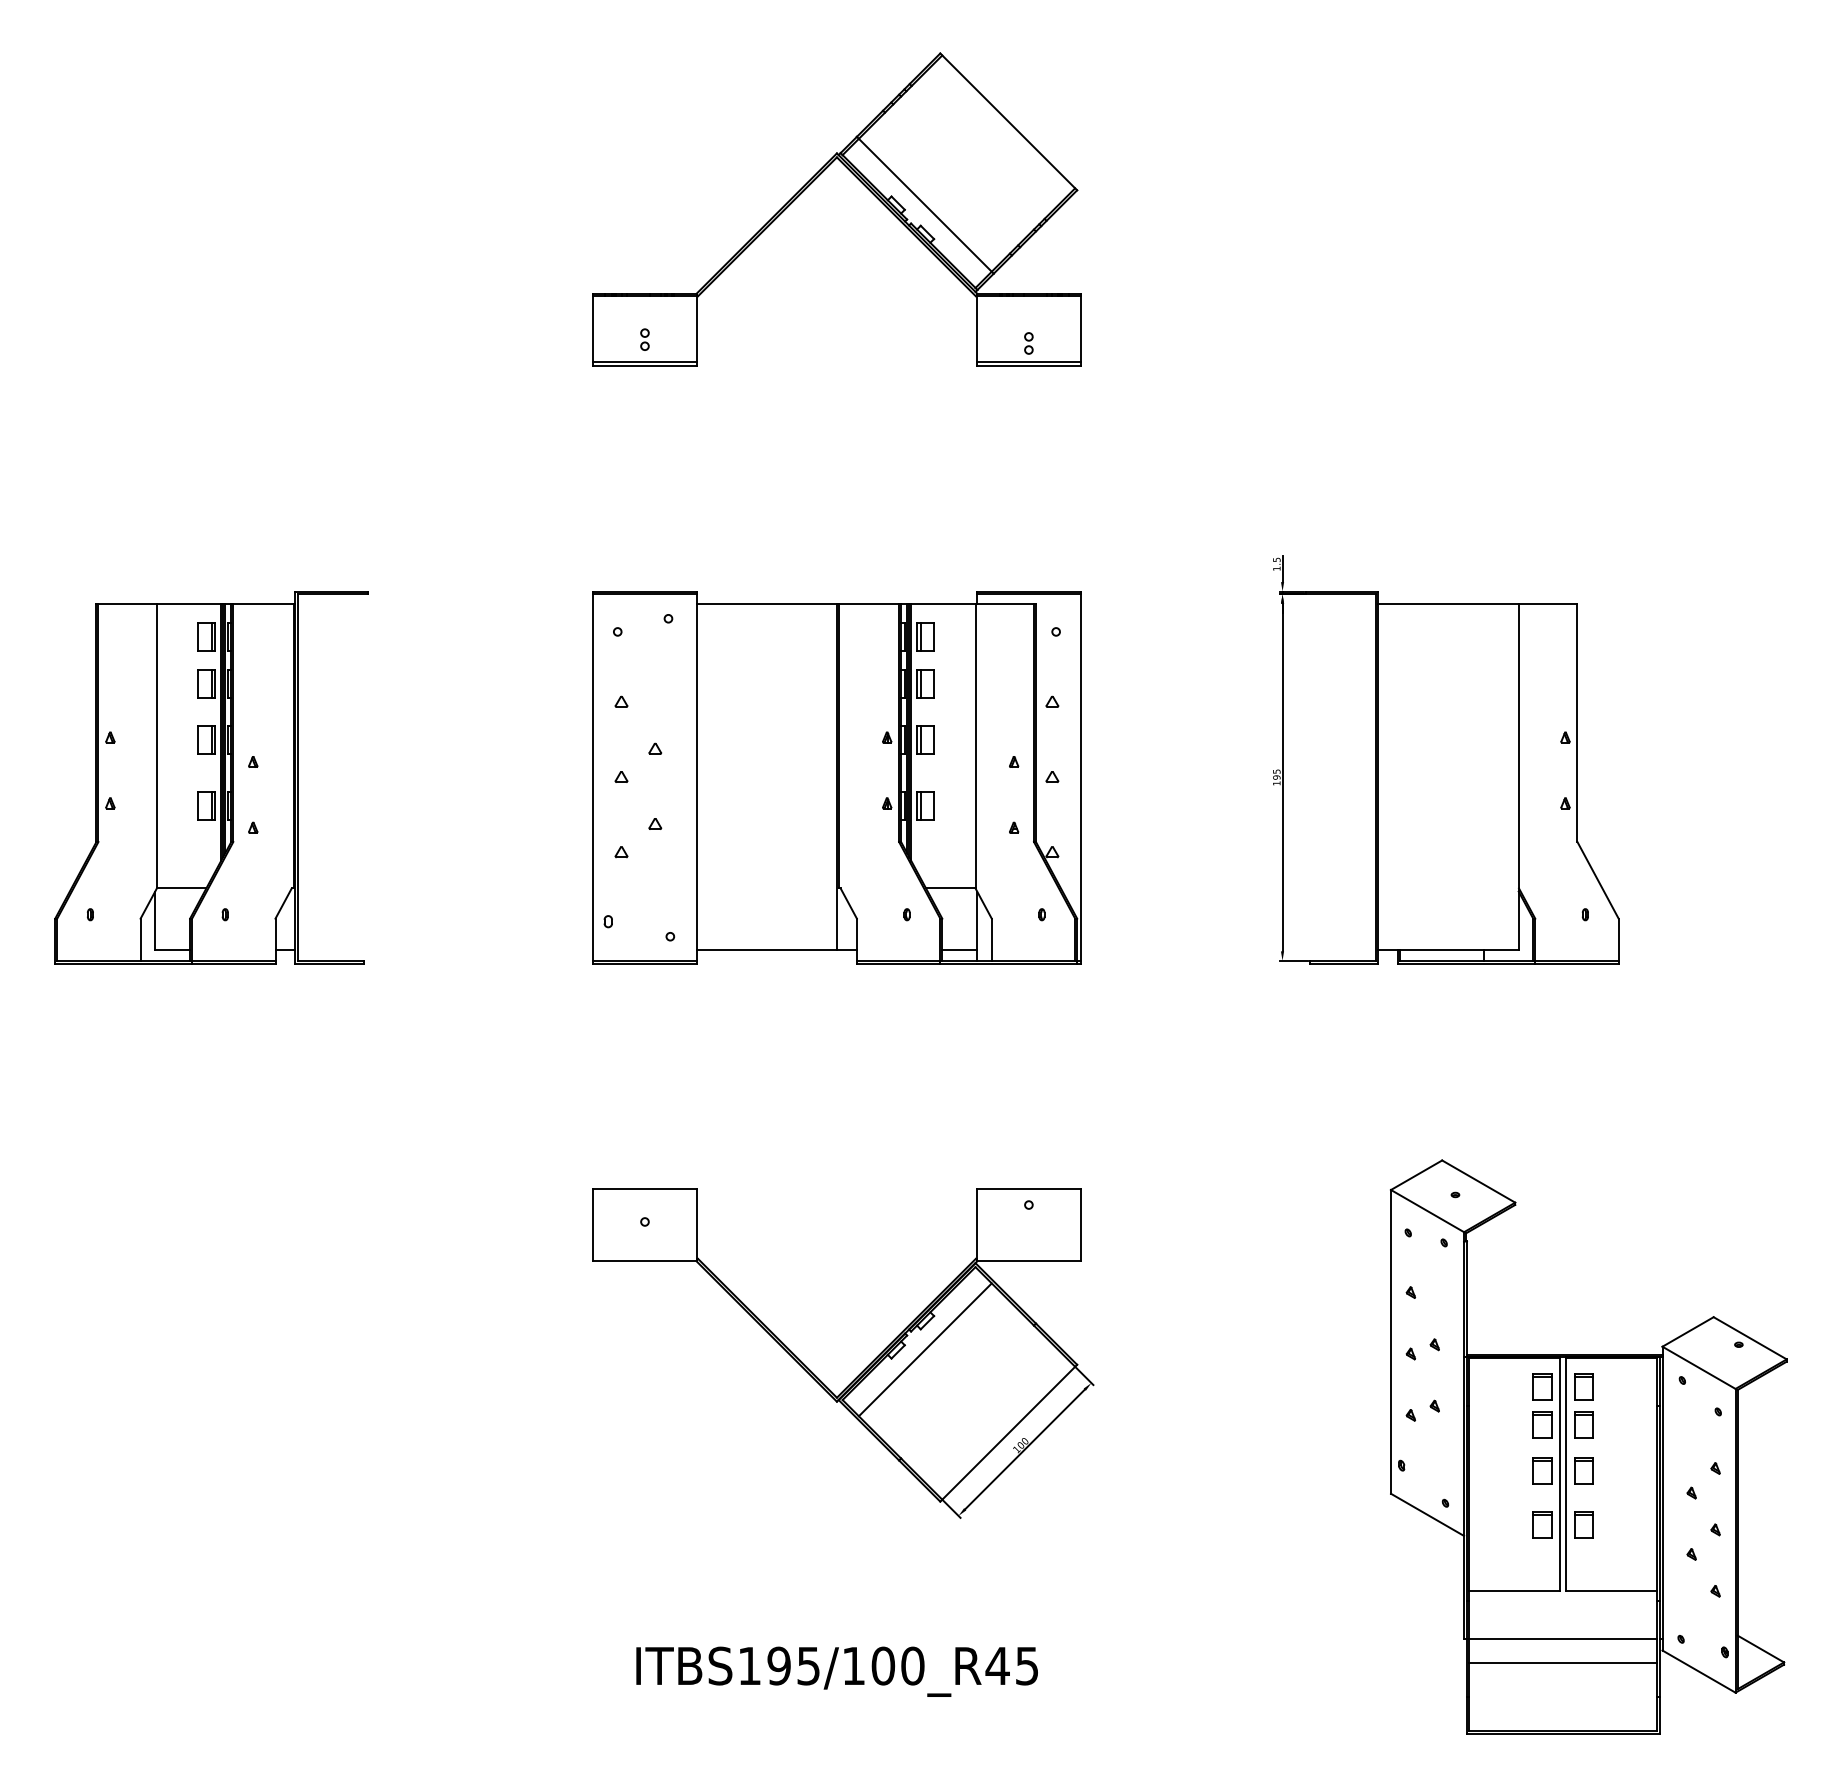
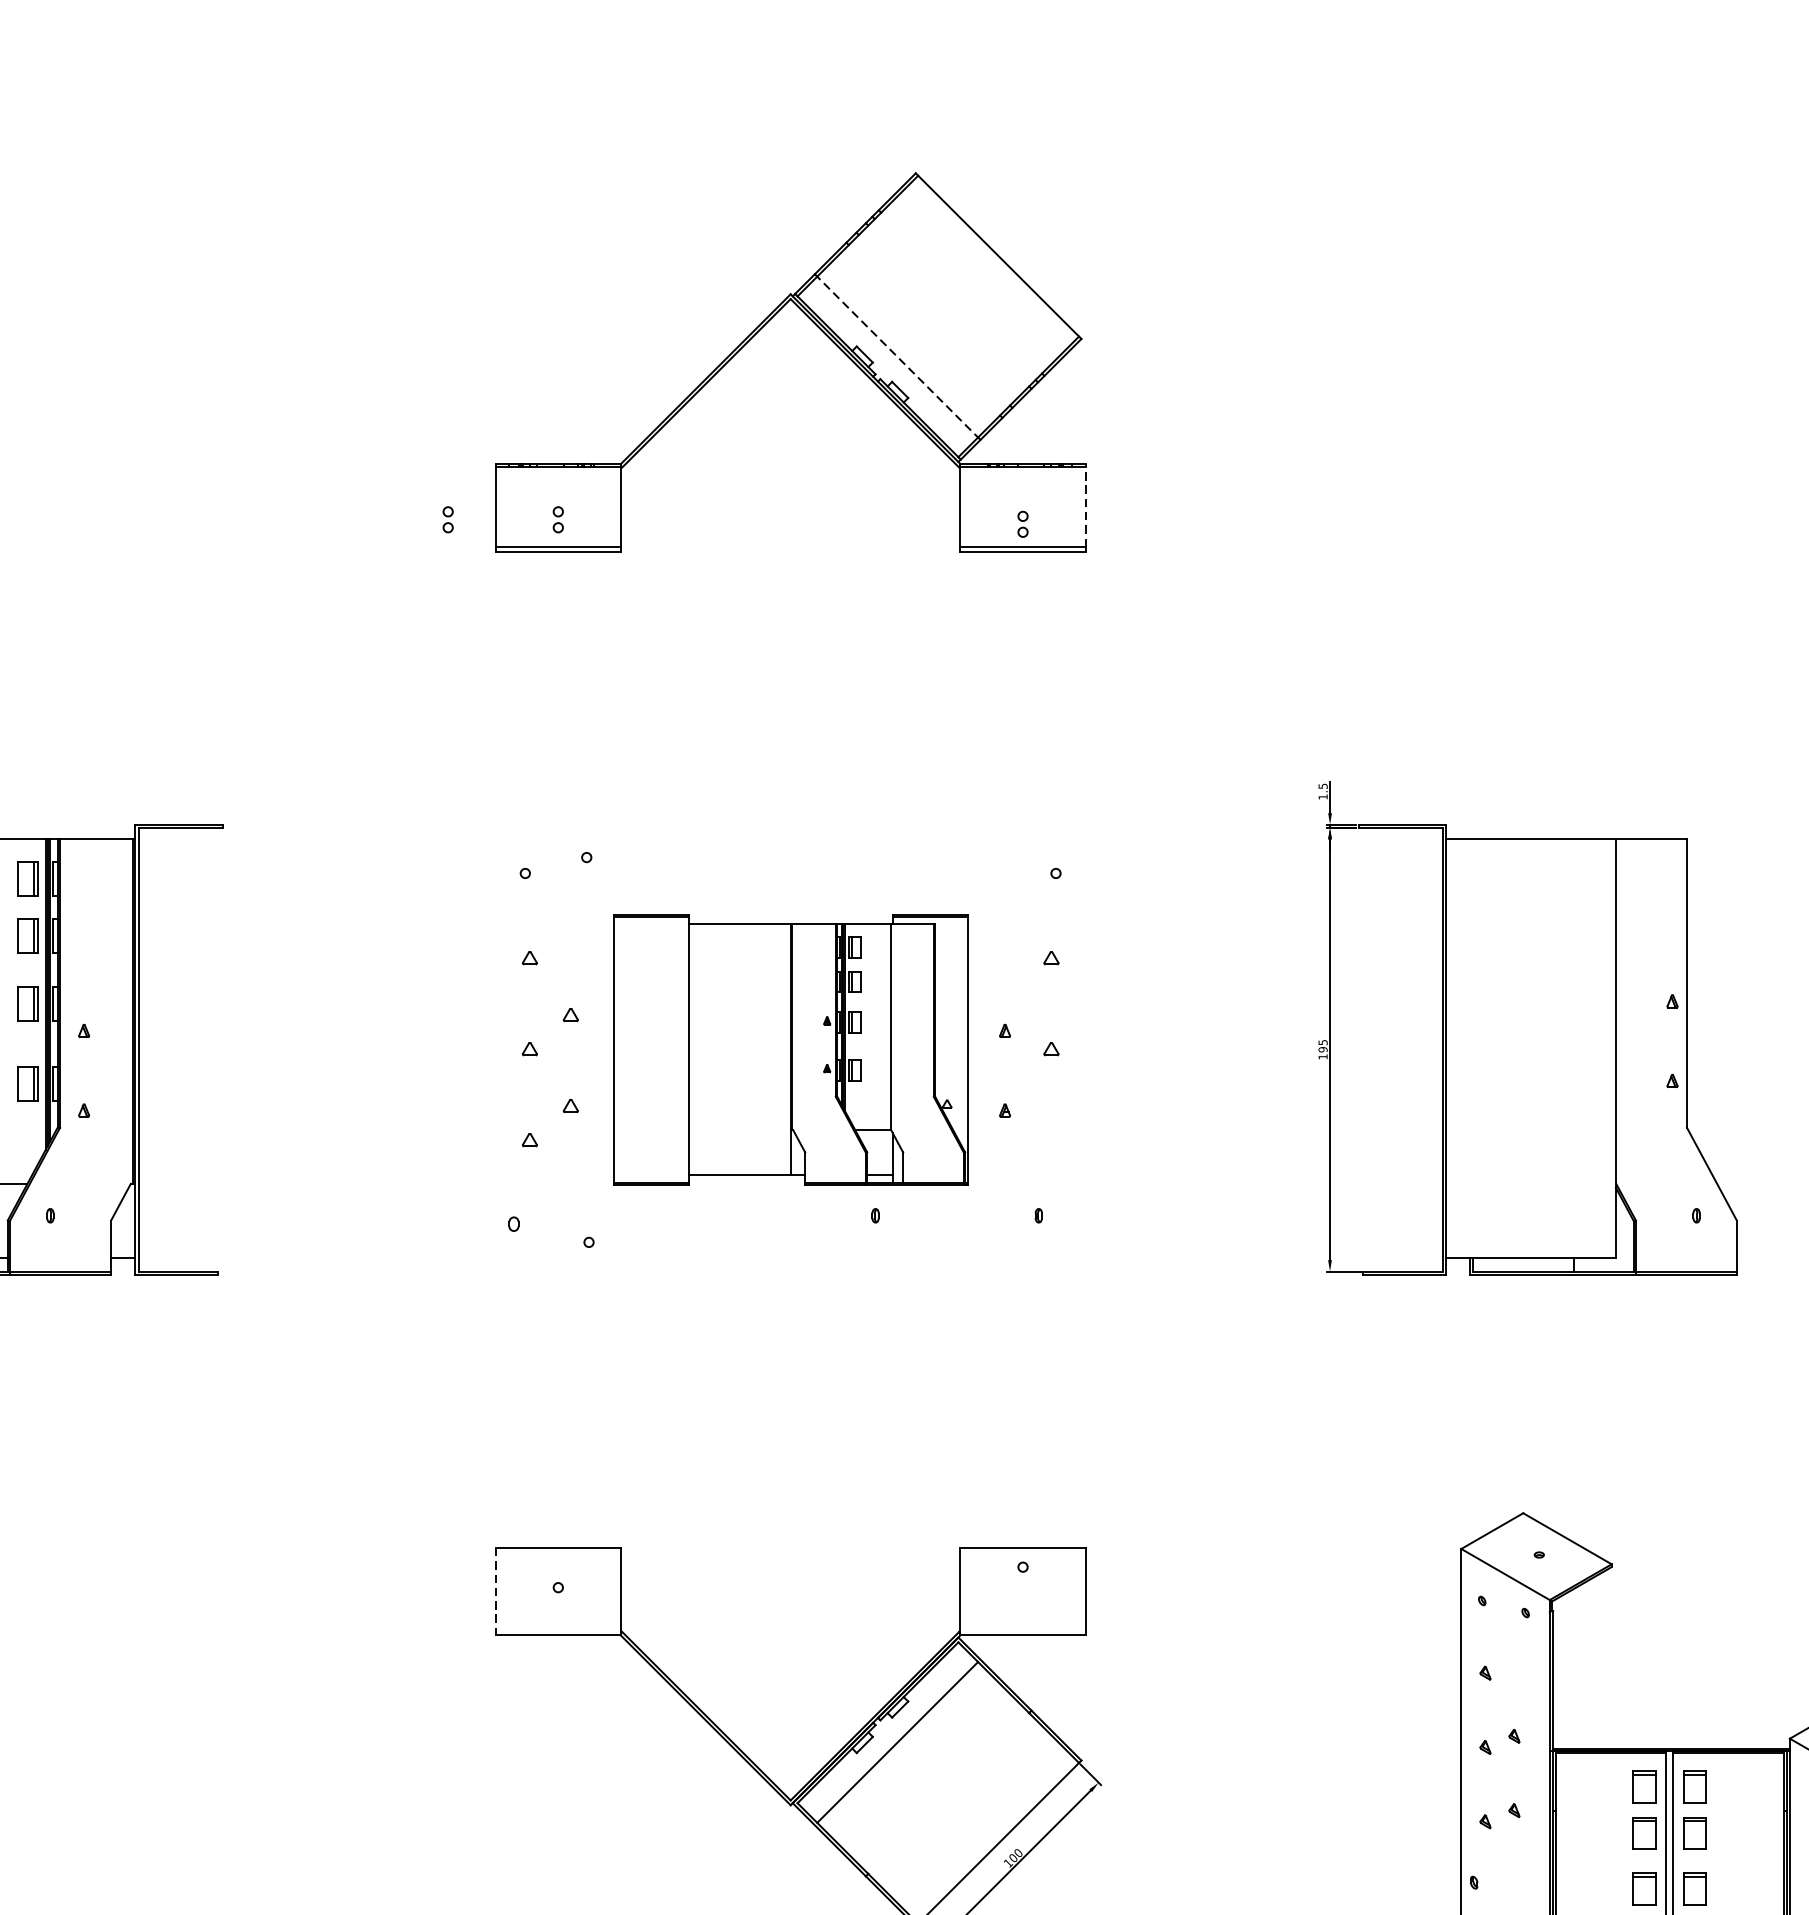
line: (925, 205) -> (897, 357), solid -> dashed
line: (1080, 327) -> (1085, 505), solid -> dashed
part: (553, 339) -> (447, 519), added
part: (836, 777) -> (790, 1049), size x0.6
line: (593, 1225) -> (496, 1591), solid -> dashed

